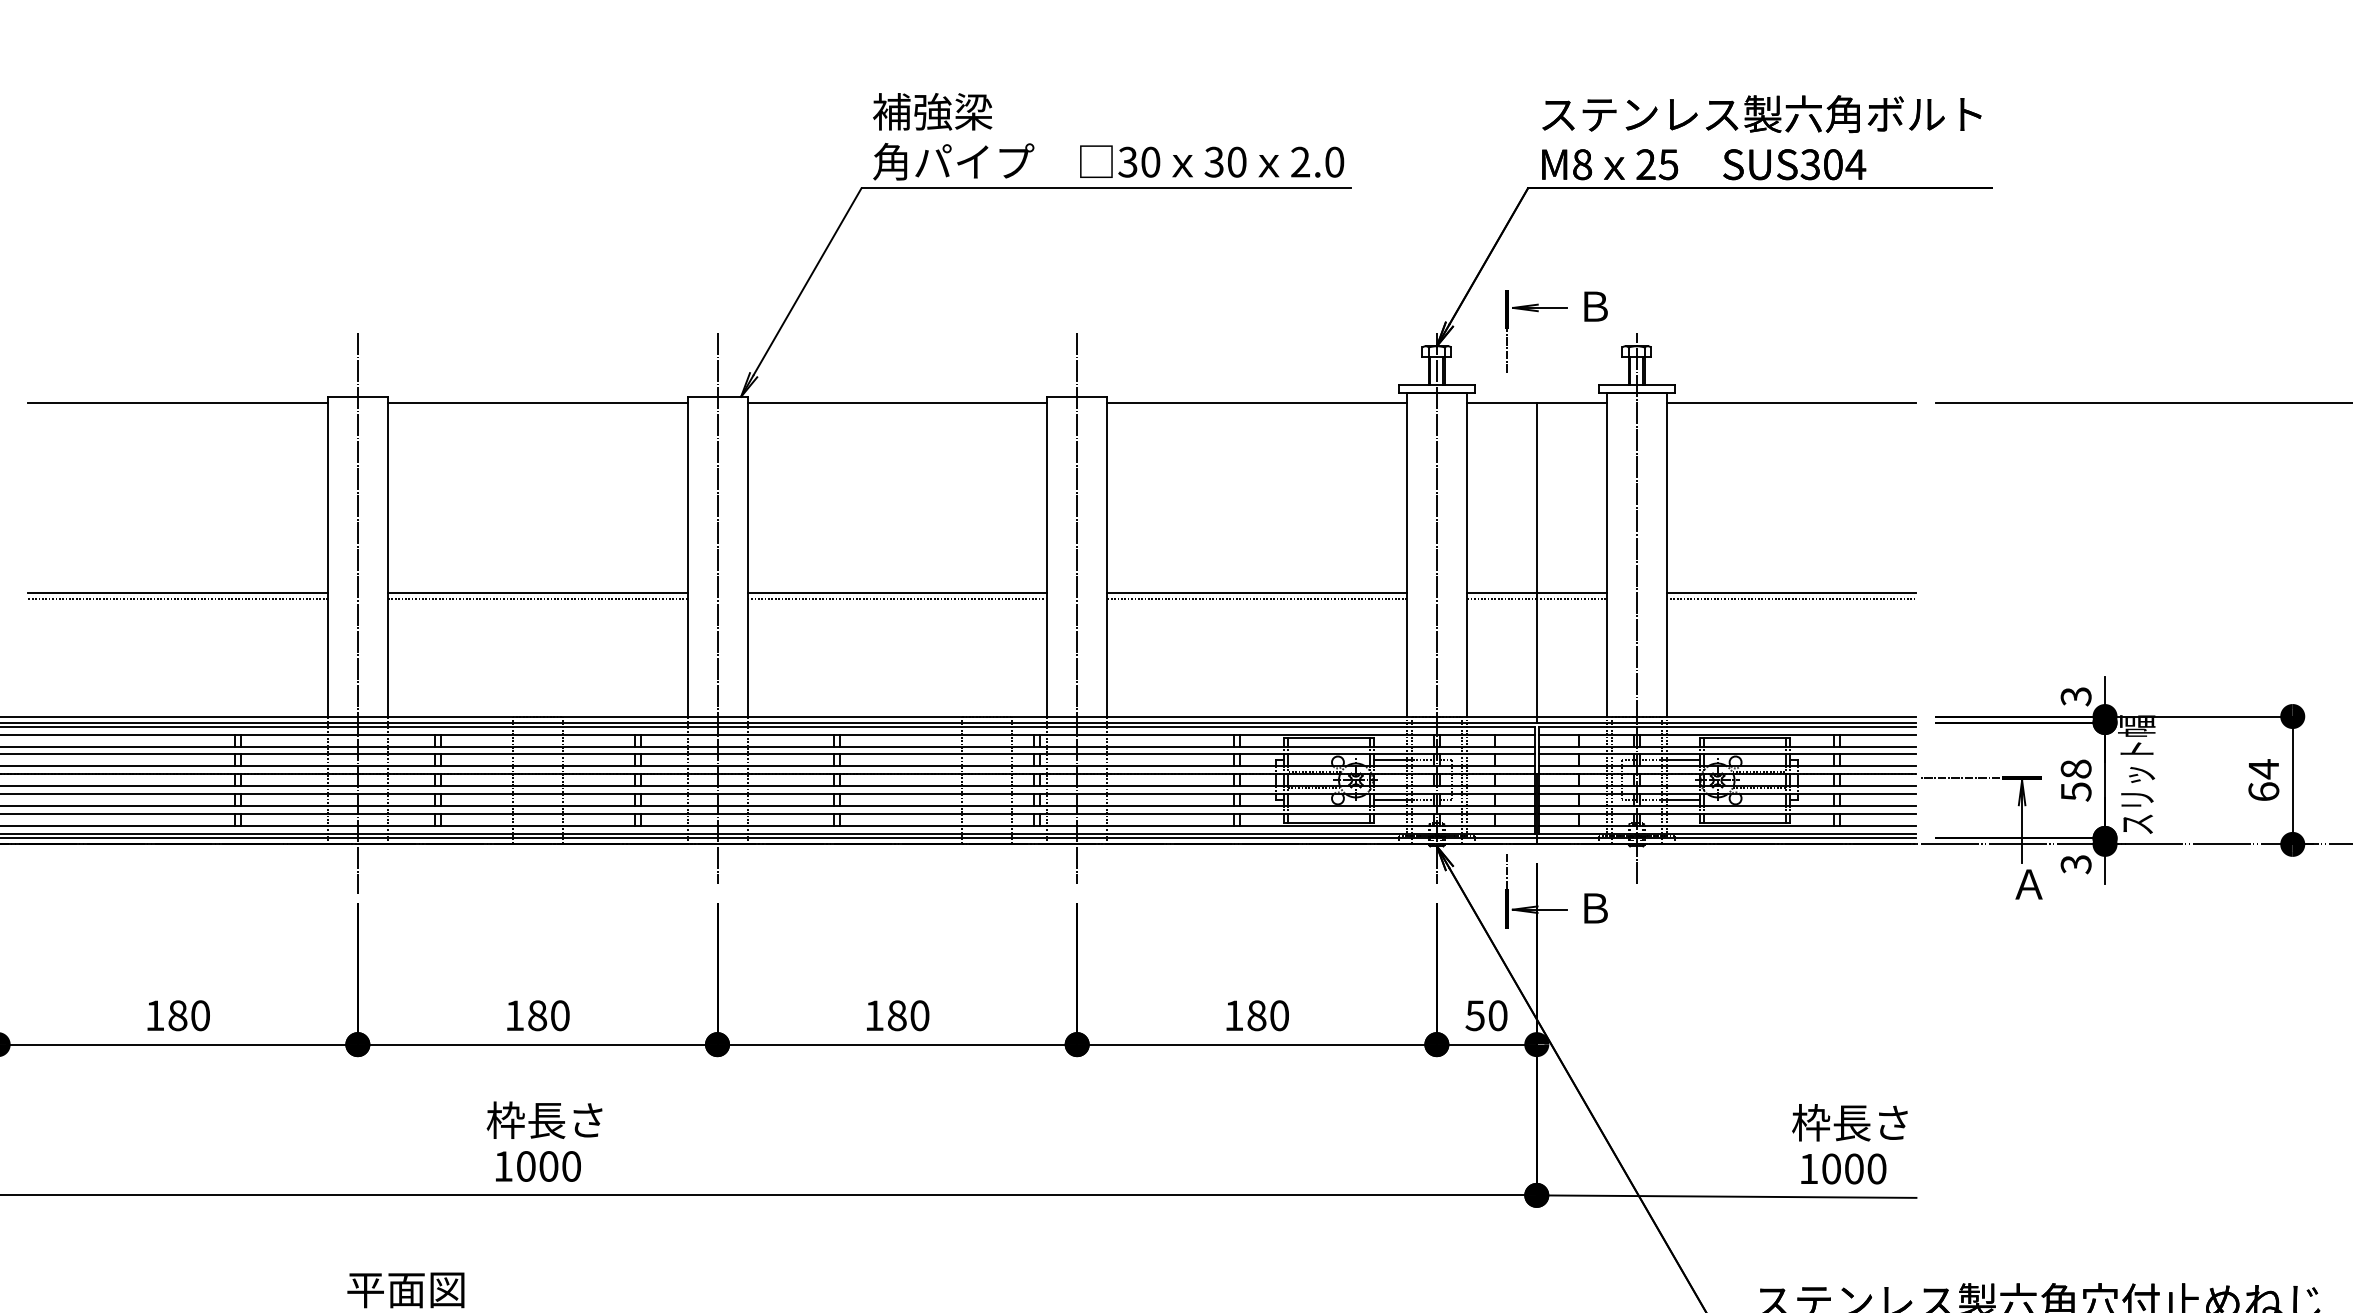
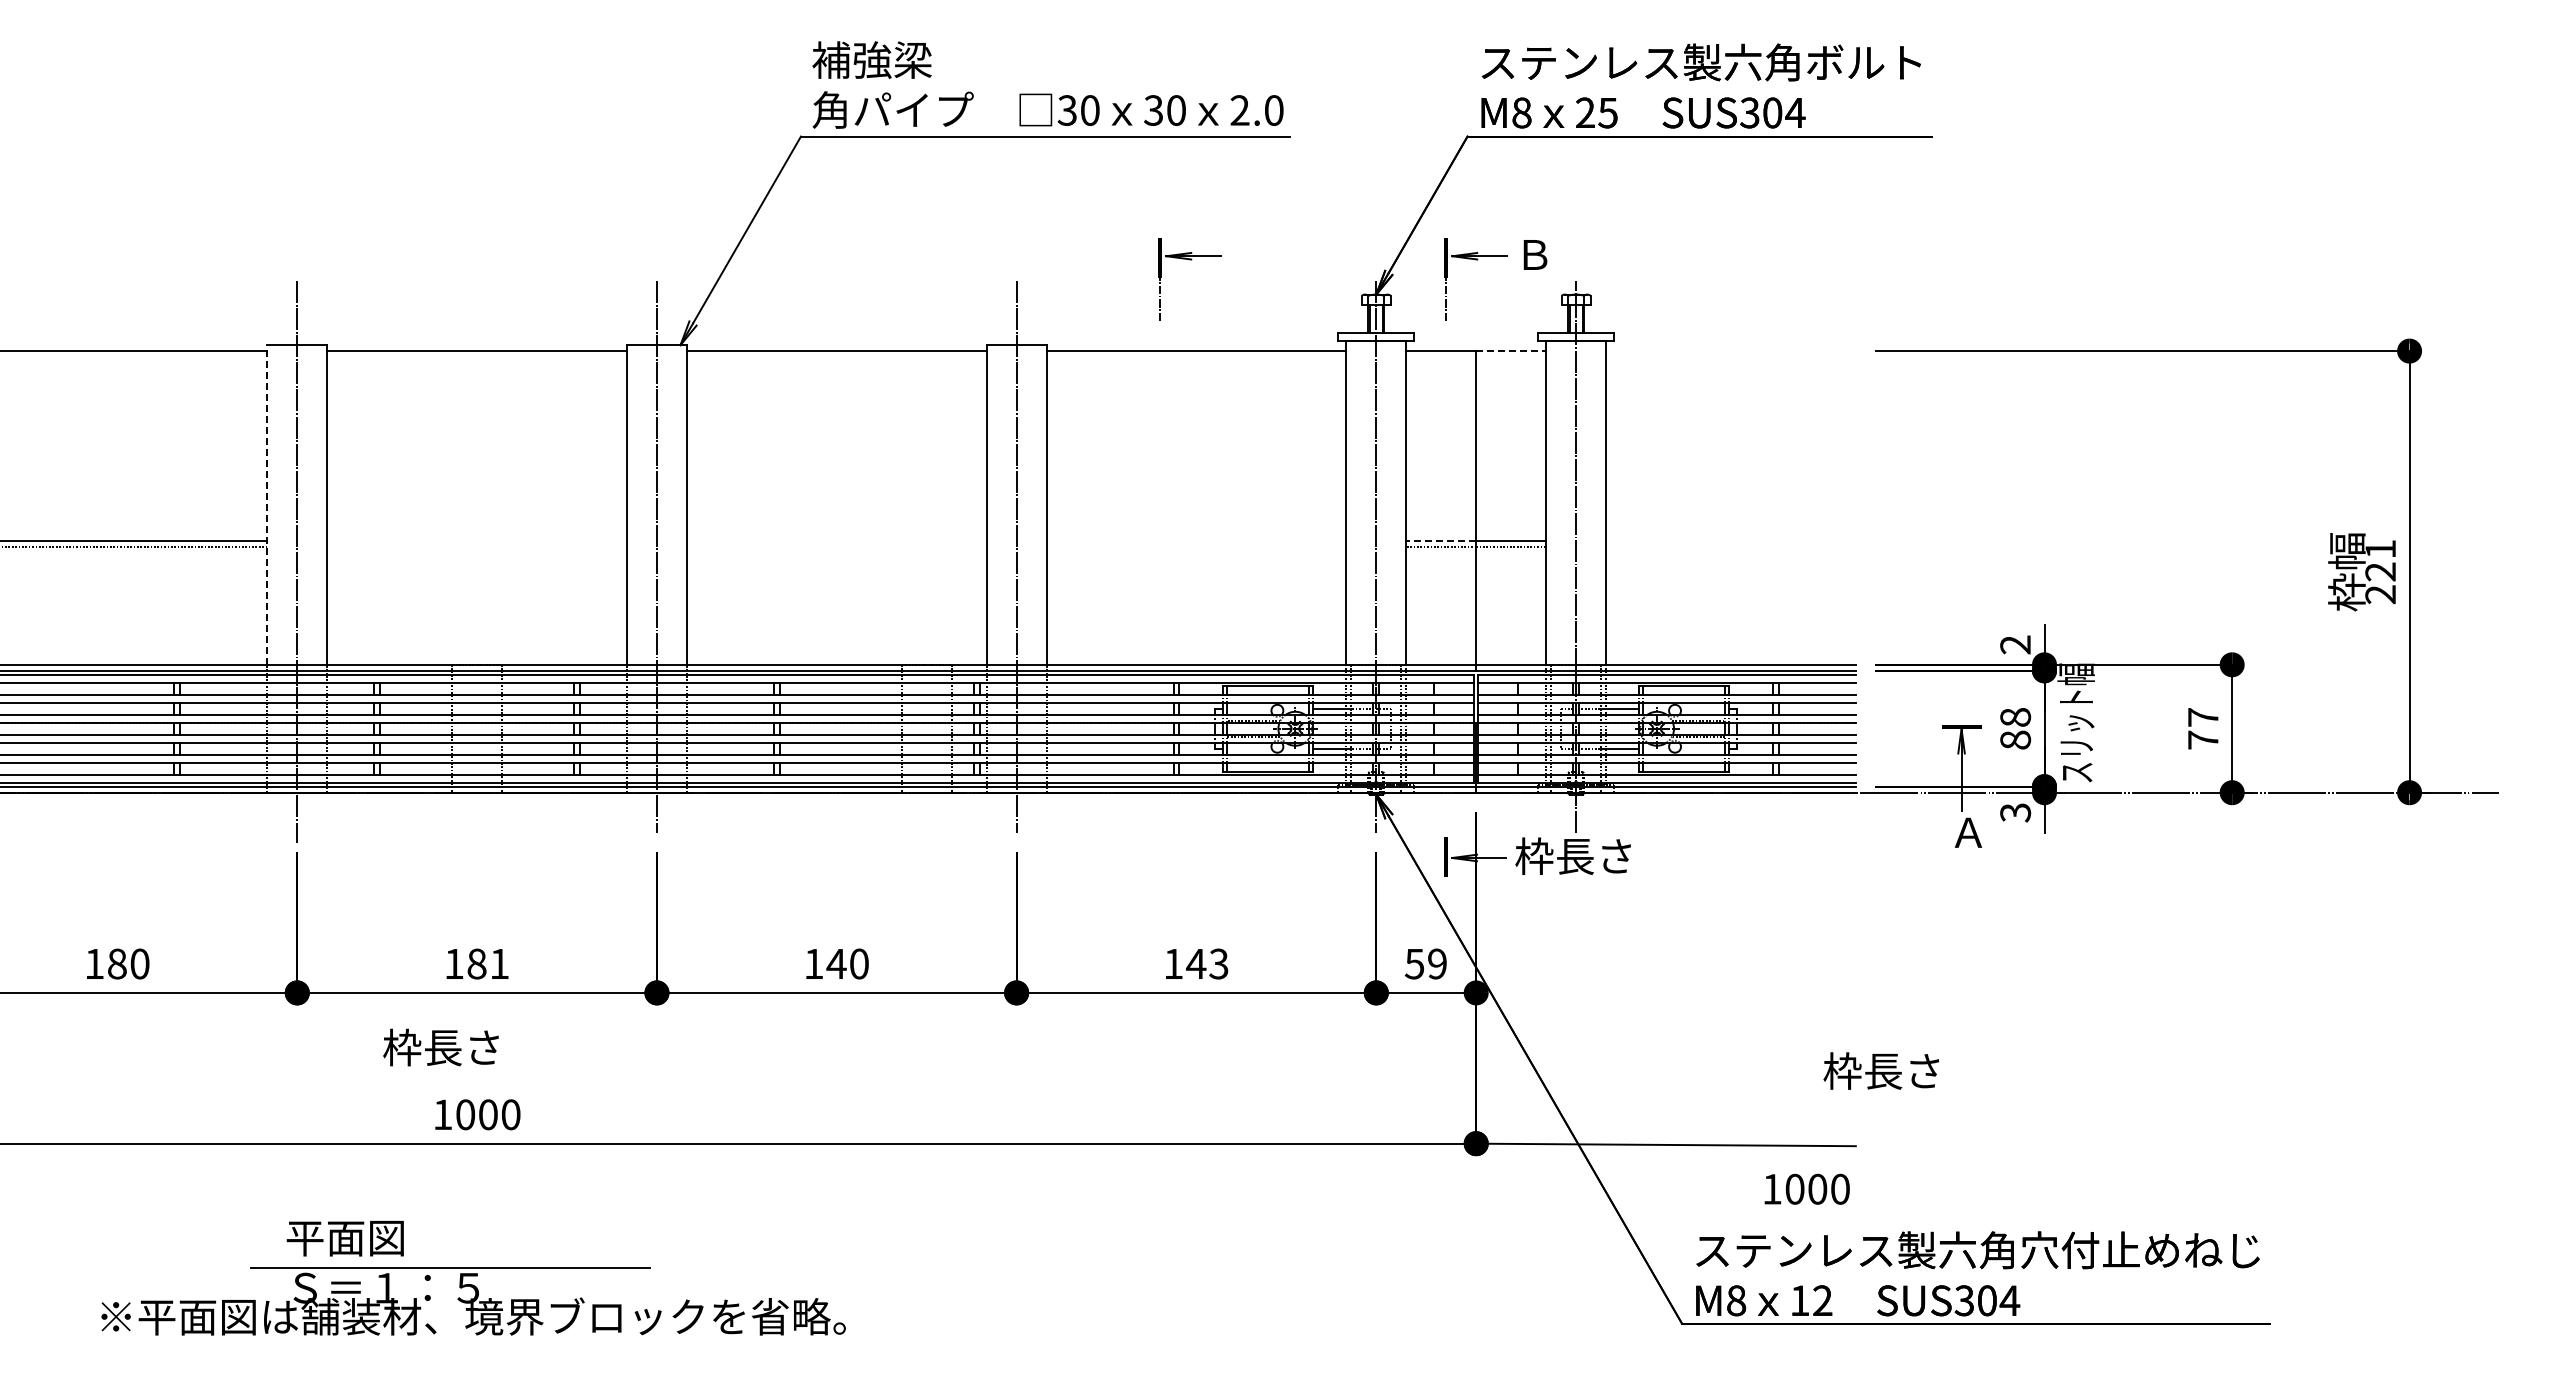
part: (1250, 312) -> (1189, 260), added
line: (1572, 403) -> (1511, 351), solid -> dashed
line: (1791, 403) -> (1730, 351), removed
line: (328, 556) -> (267, 504), solid -> dashed
line: (537, 592) -> (476, 540), removed
line: (897, 592) -> (836, 540), removed
line: (1257, 592) -> (1196, 540), removed
line: (1502, 592) -> (1441, 540), solid -> dashed
line: (1791, 592) -> (1730, 540), removed
line: (537, 598) -> (476, 546), removed
line: (897, 598) -> (836, 546), removed
line: (1257, 598) -> (1196, 546), removed
line: (1791, 598) -> (1730, 546), removed
text: (2076, 696) -> (2015, 644), 3 -> 2
line: (1960, 778) -> (1899, 726), removed
text: (2263, 780) -> (2202, 728), 64 -> 77
text: (2076, 792) -> (2015, 740), 58 -> 88
line: (1507, 871) -> (1446, 819), removed
text: (1633, 907) -> (1572, 855), Ｂ -> 枠長さ
text: (560, 1015) -> (499, 963), 180 -> 181
text: (897, 1015) -> (836, 963), 180 -> 140
text: (1268, 1015) -> (1207, 963), 180 -> 143
text: (1498, 1015) -> (1437, 963), 50 -> 59
text: (544, 1120) -> (440, 1047), moved
text: (1850, 1122) -> (1881, 1070), moved
text: (1843, 1168) -> (1806, 1188), moved

